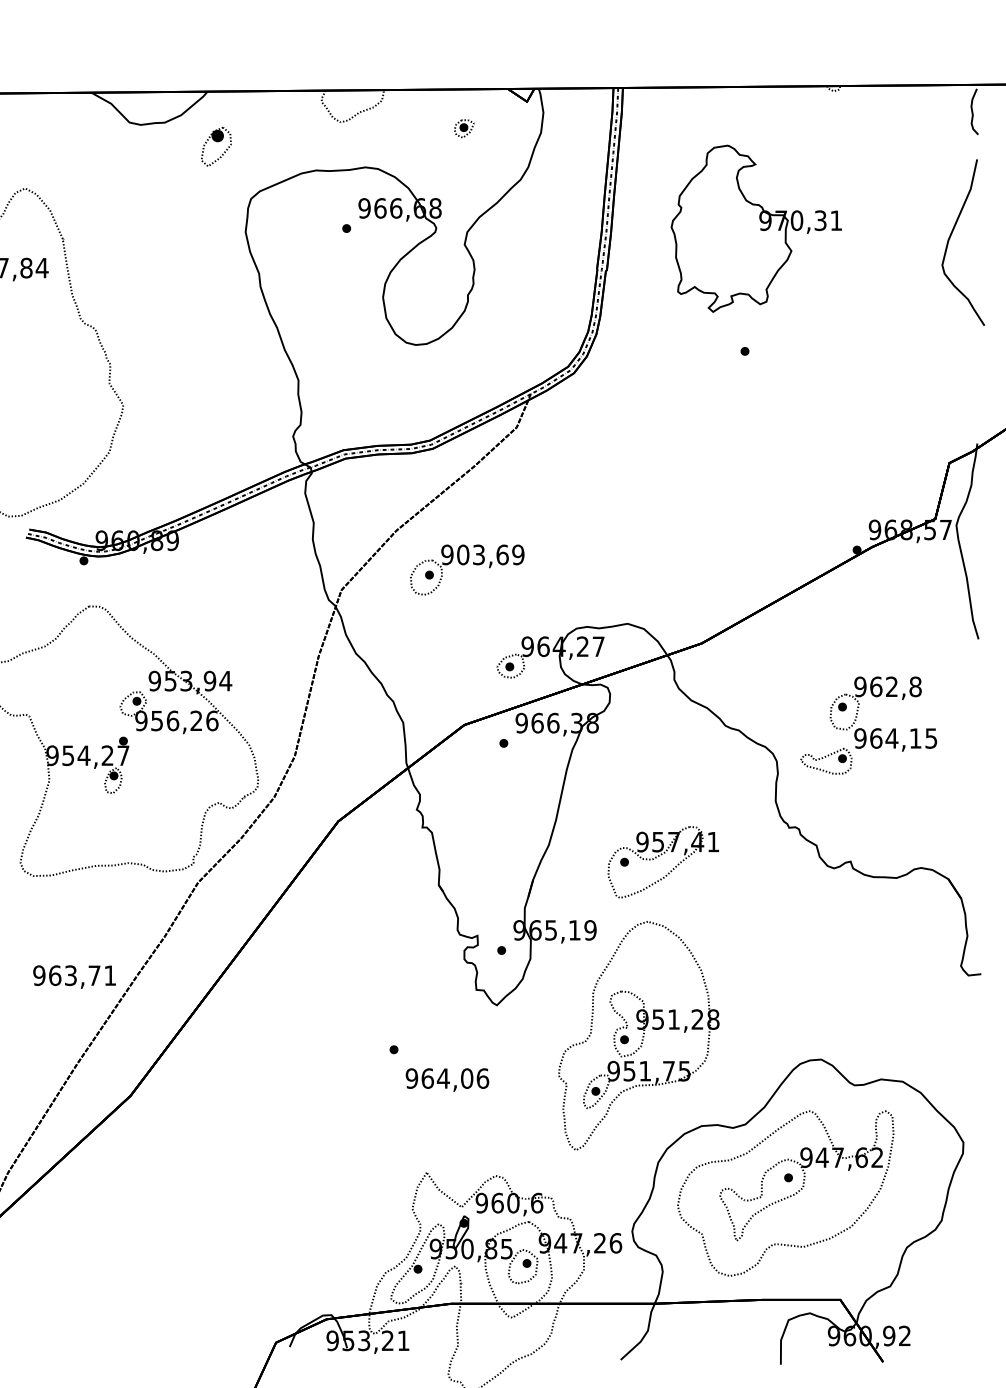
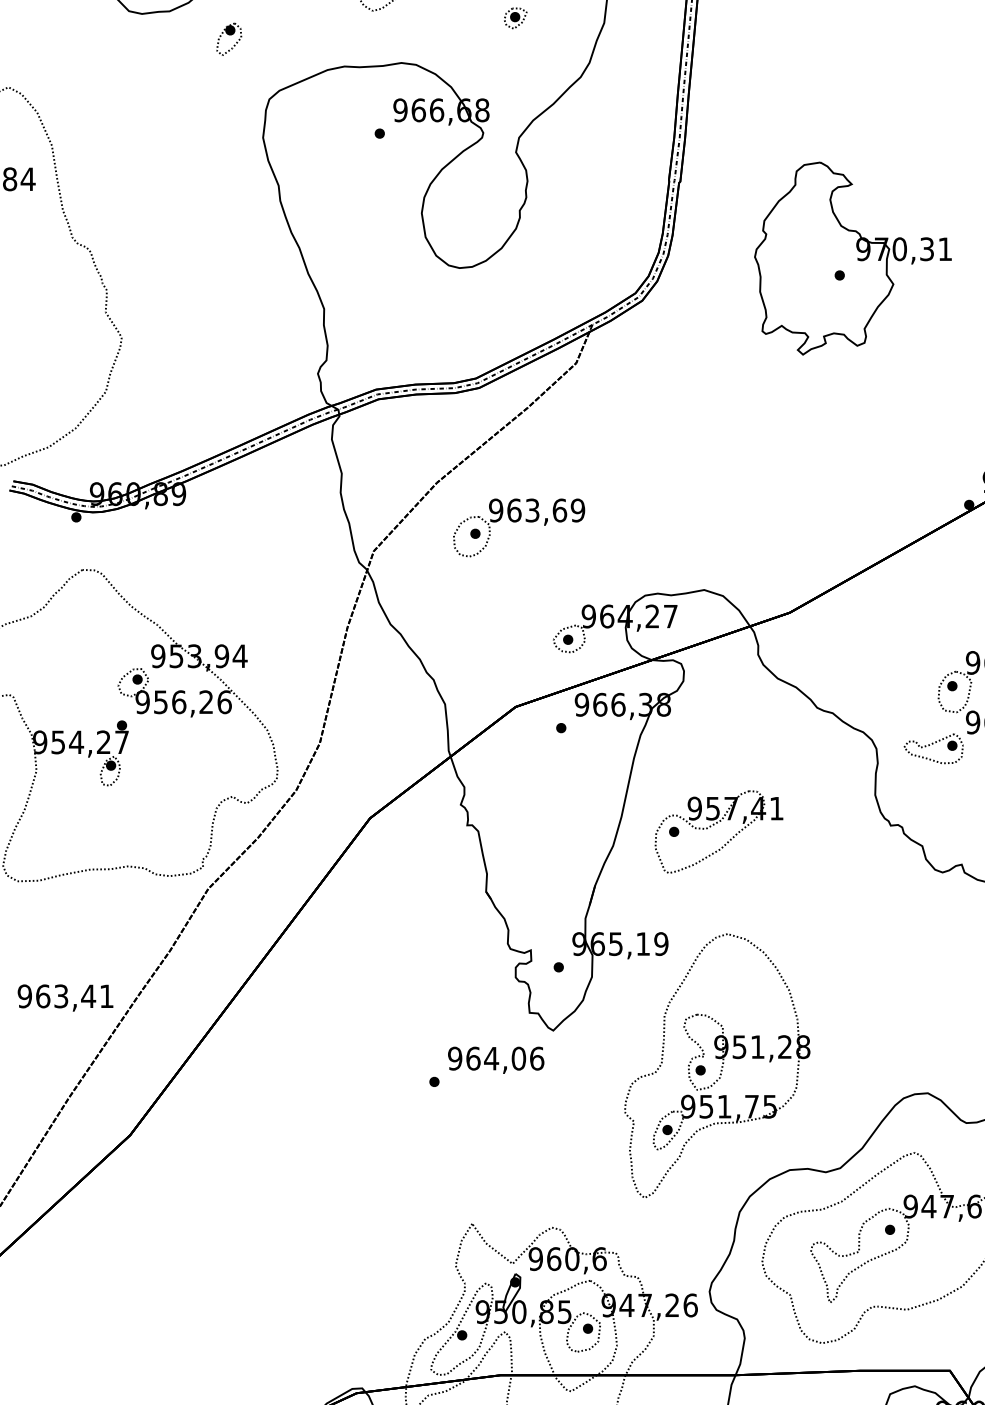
part: (215, 146) -> (228, 38), size x0.71
part: (755, 228) -> (851, 258), moved
text: (463, 554) -> (514, 510), 903,69 -> 963,69
part: (659, 856) -> (714, 825), moved
text: (94, 975) -> (88, 996), 963,71 -> 963,41
text: (447, 1079) -> (496, 1059), moved

